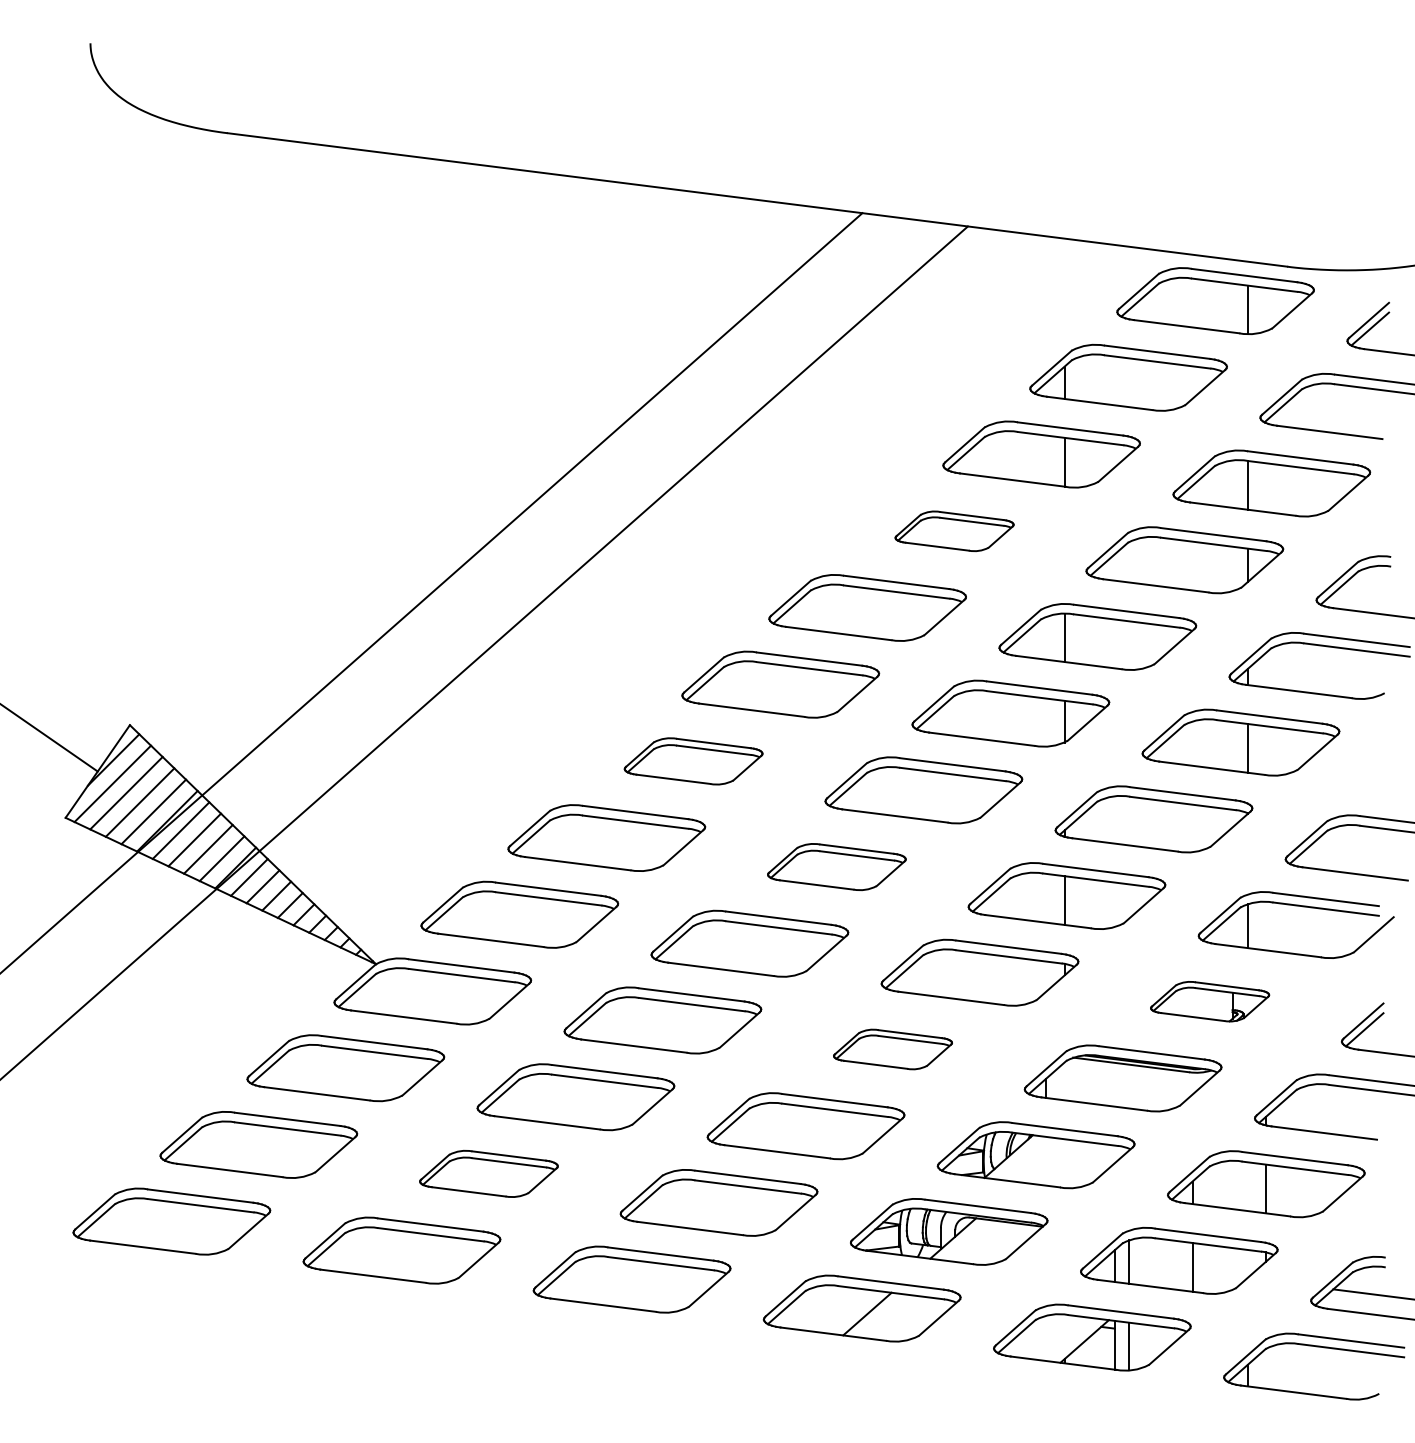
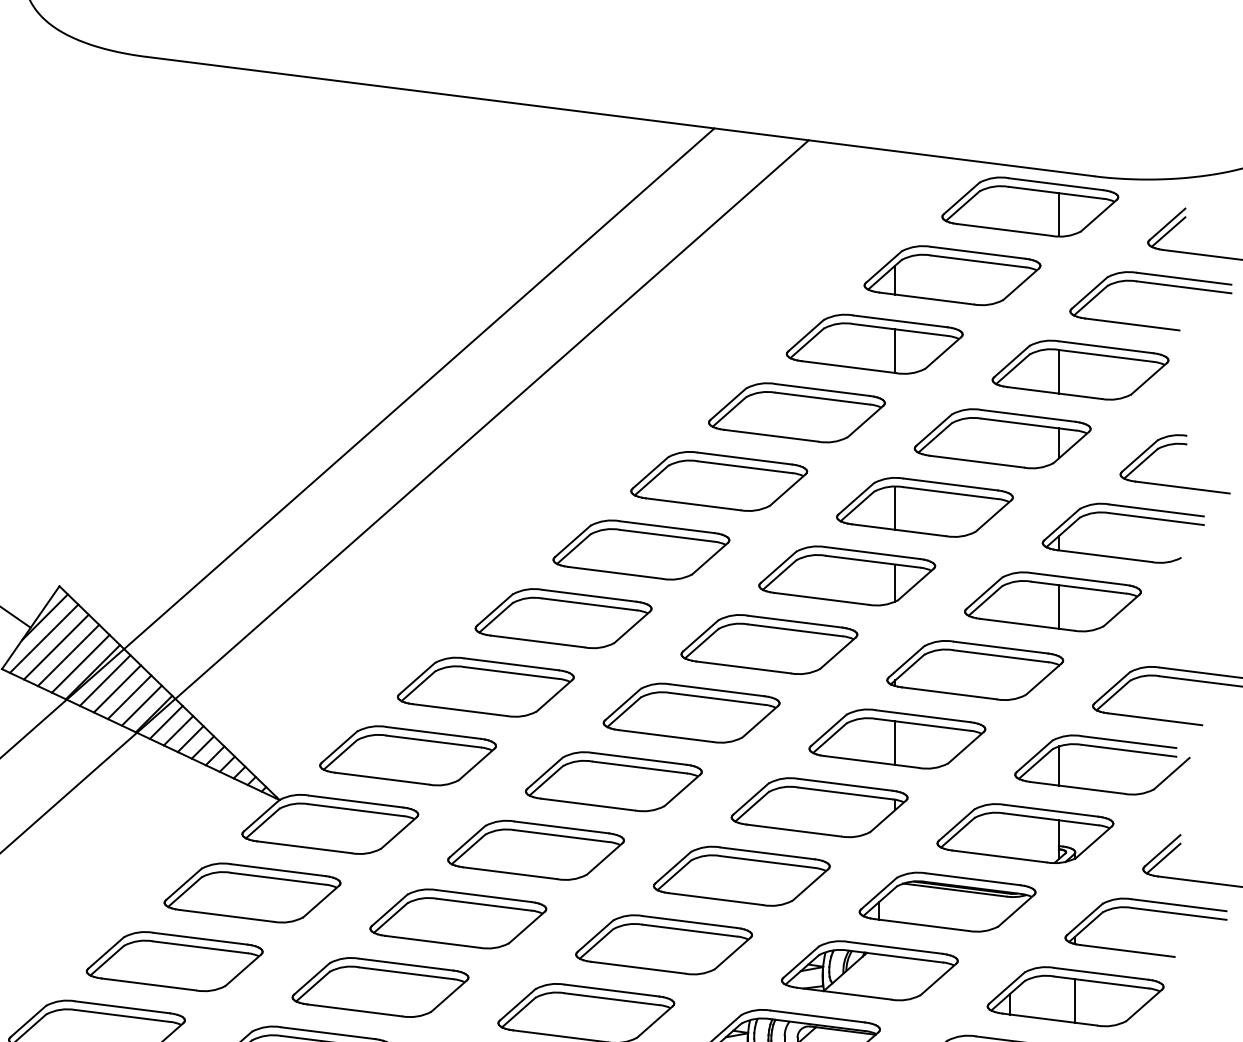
part: (954, 531) -> (796, 413), size x1.67
part: (693, 761) -> (563, 618), size x1.43
part: (836, 866) -> (691, 712), size x1.43
part: (1209, 1001) -> (1024, 833), size x1.67
part: (892, 1049) -> (741, 876), size x1.67
part: (488, 1173) -> (380, 987), size x1.43

